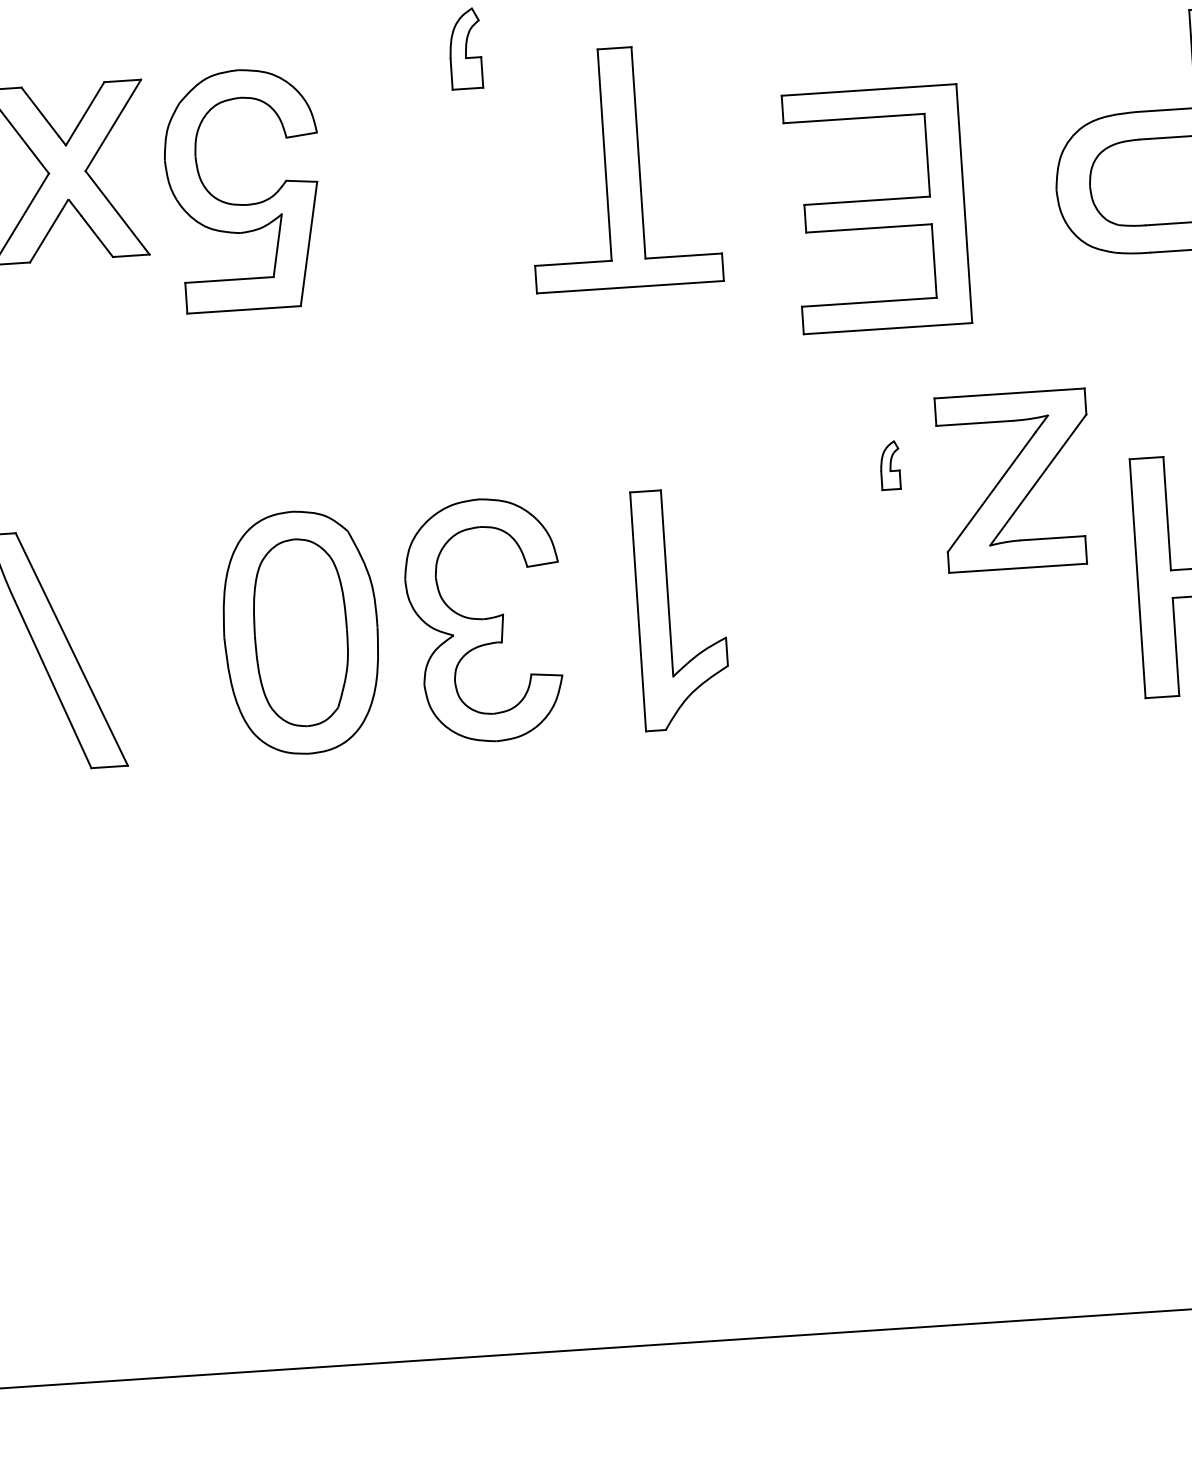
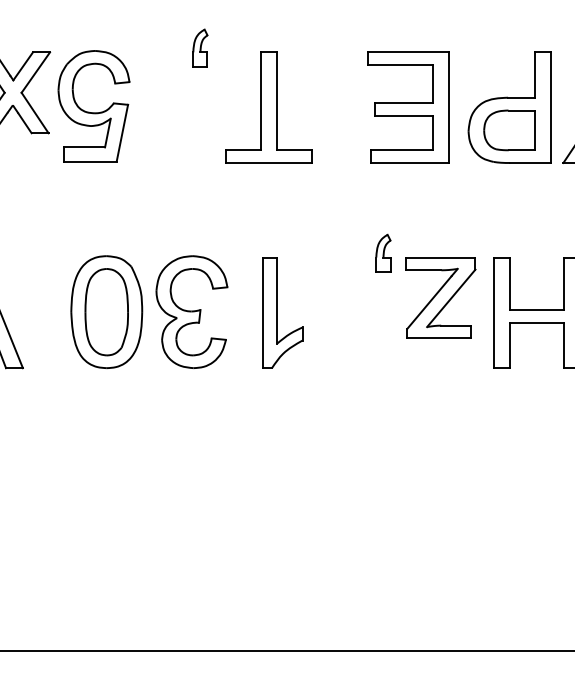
part: (877, 208) -> (408, 107), moved
part: (890, 464) -> (383, 252), size x1.67
part: (1014, 479) -> (440, 297), moved

